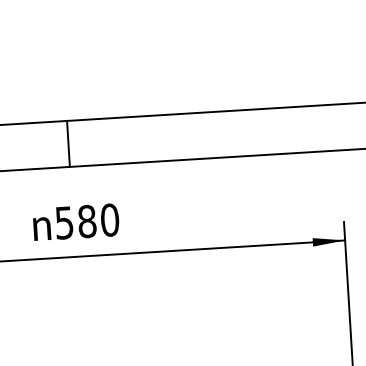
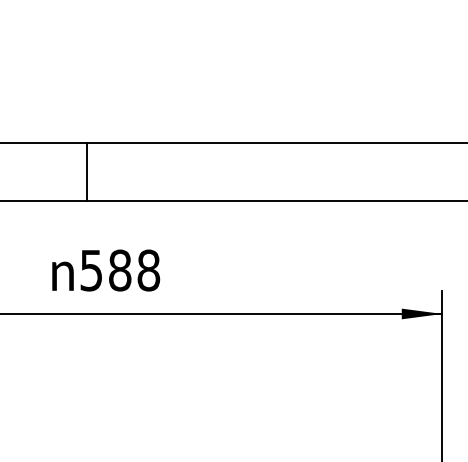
line: (68, 143) -> (86, 171), moved
text: (109, 220) -> (148, 270), 580 -> 588

